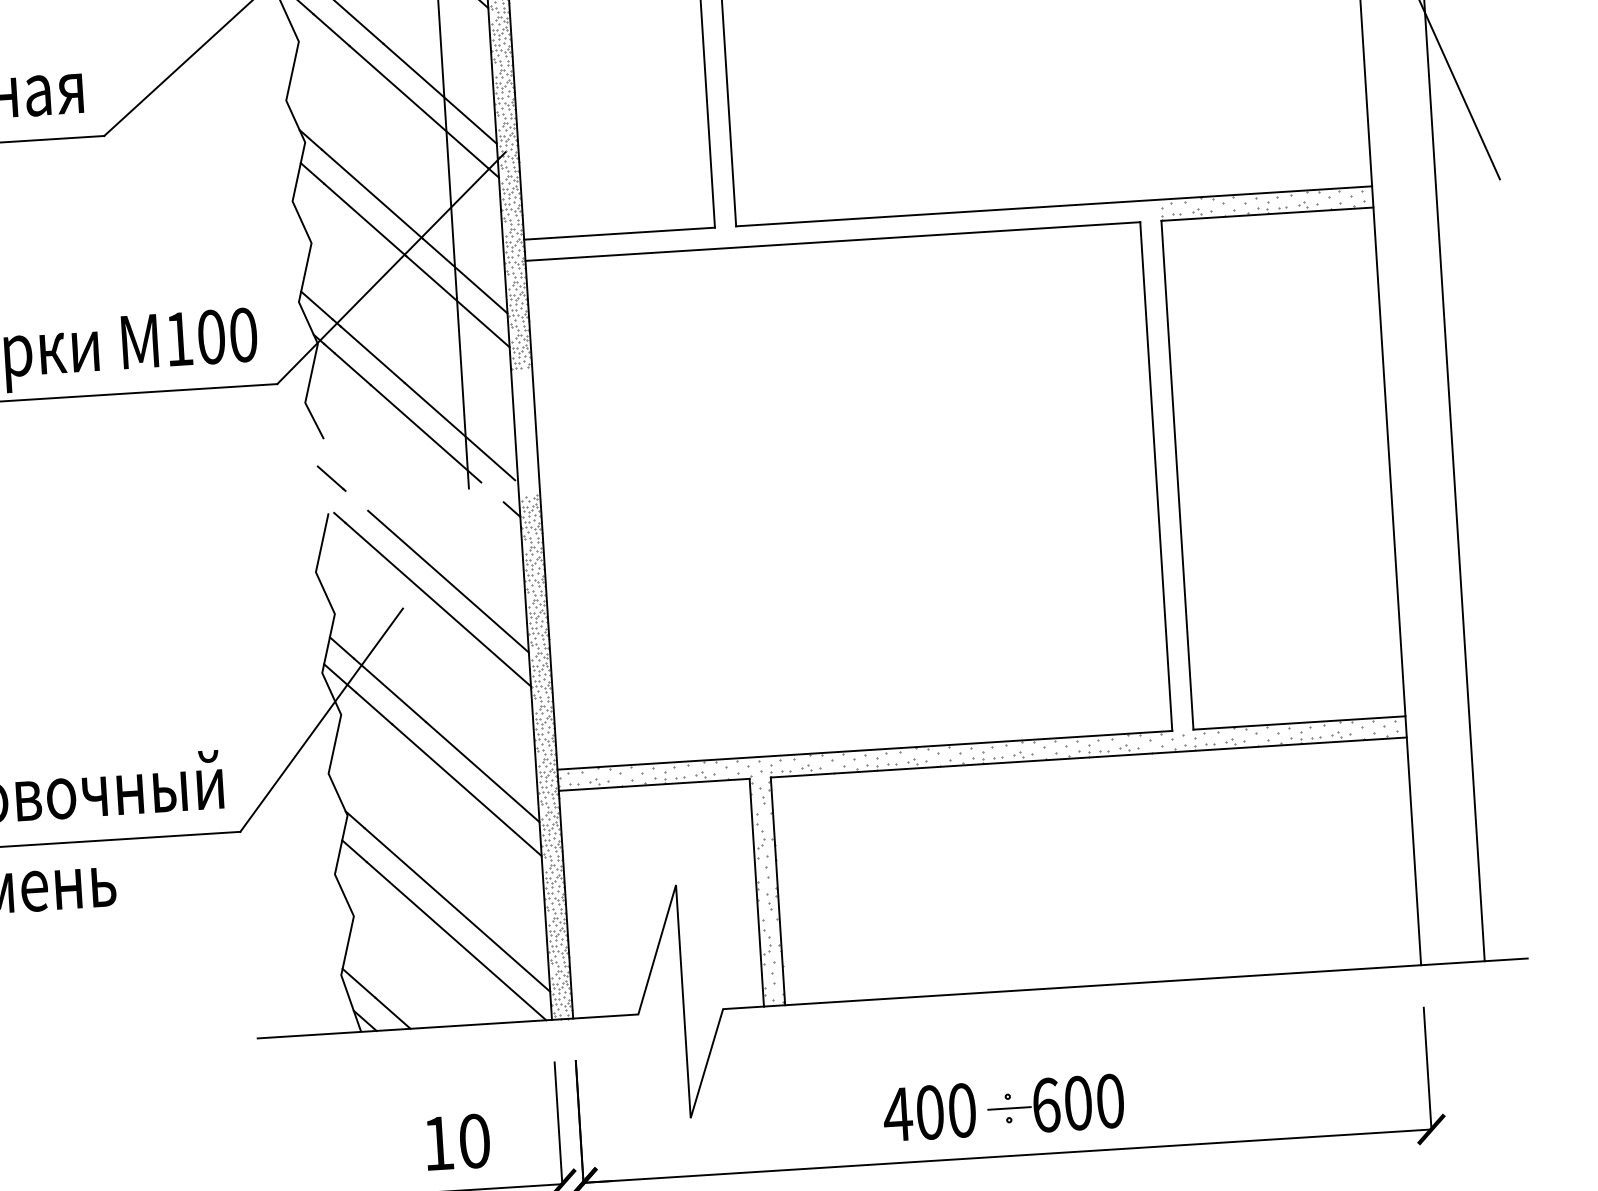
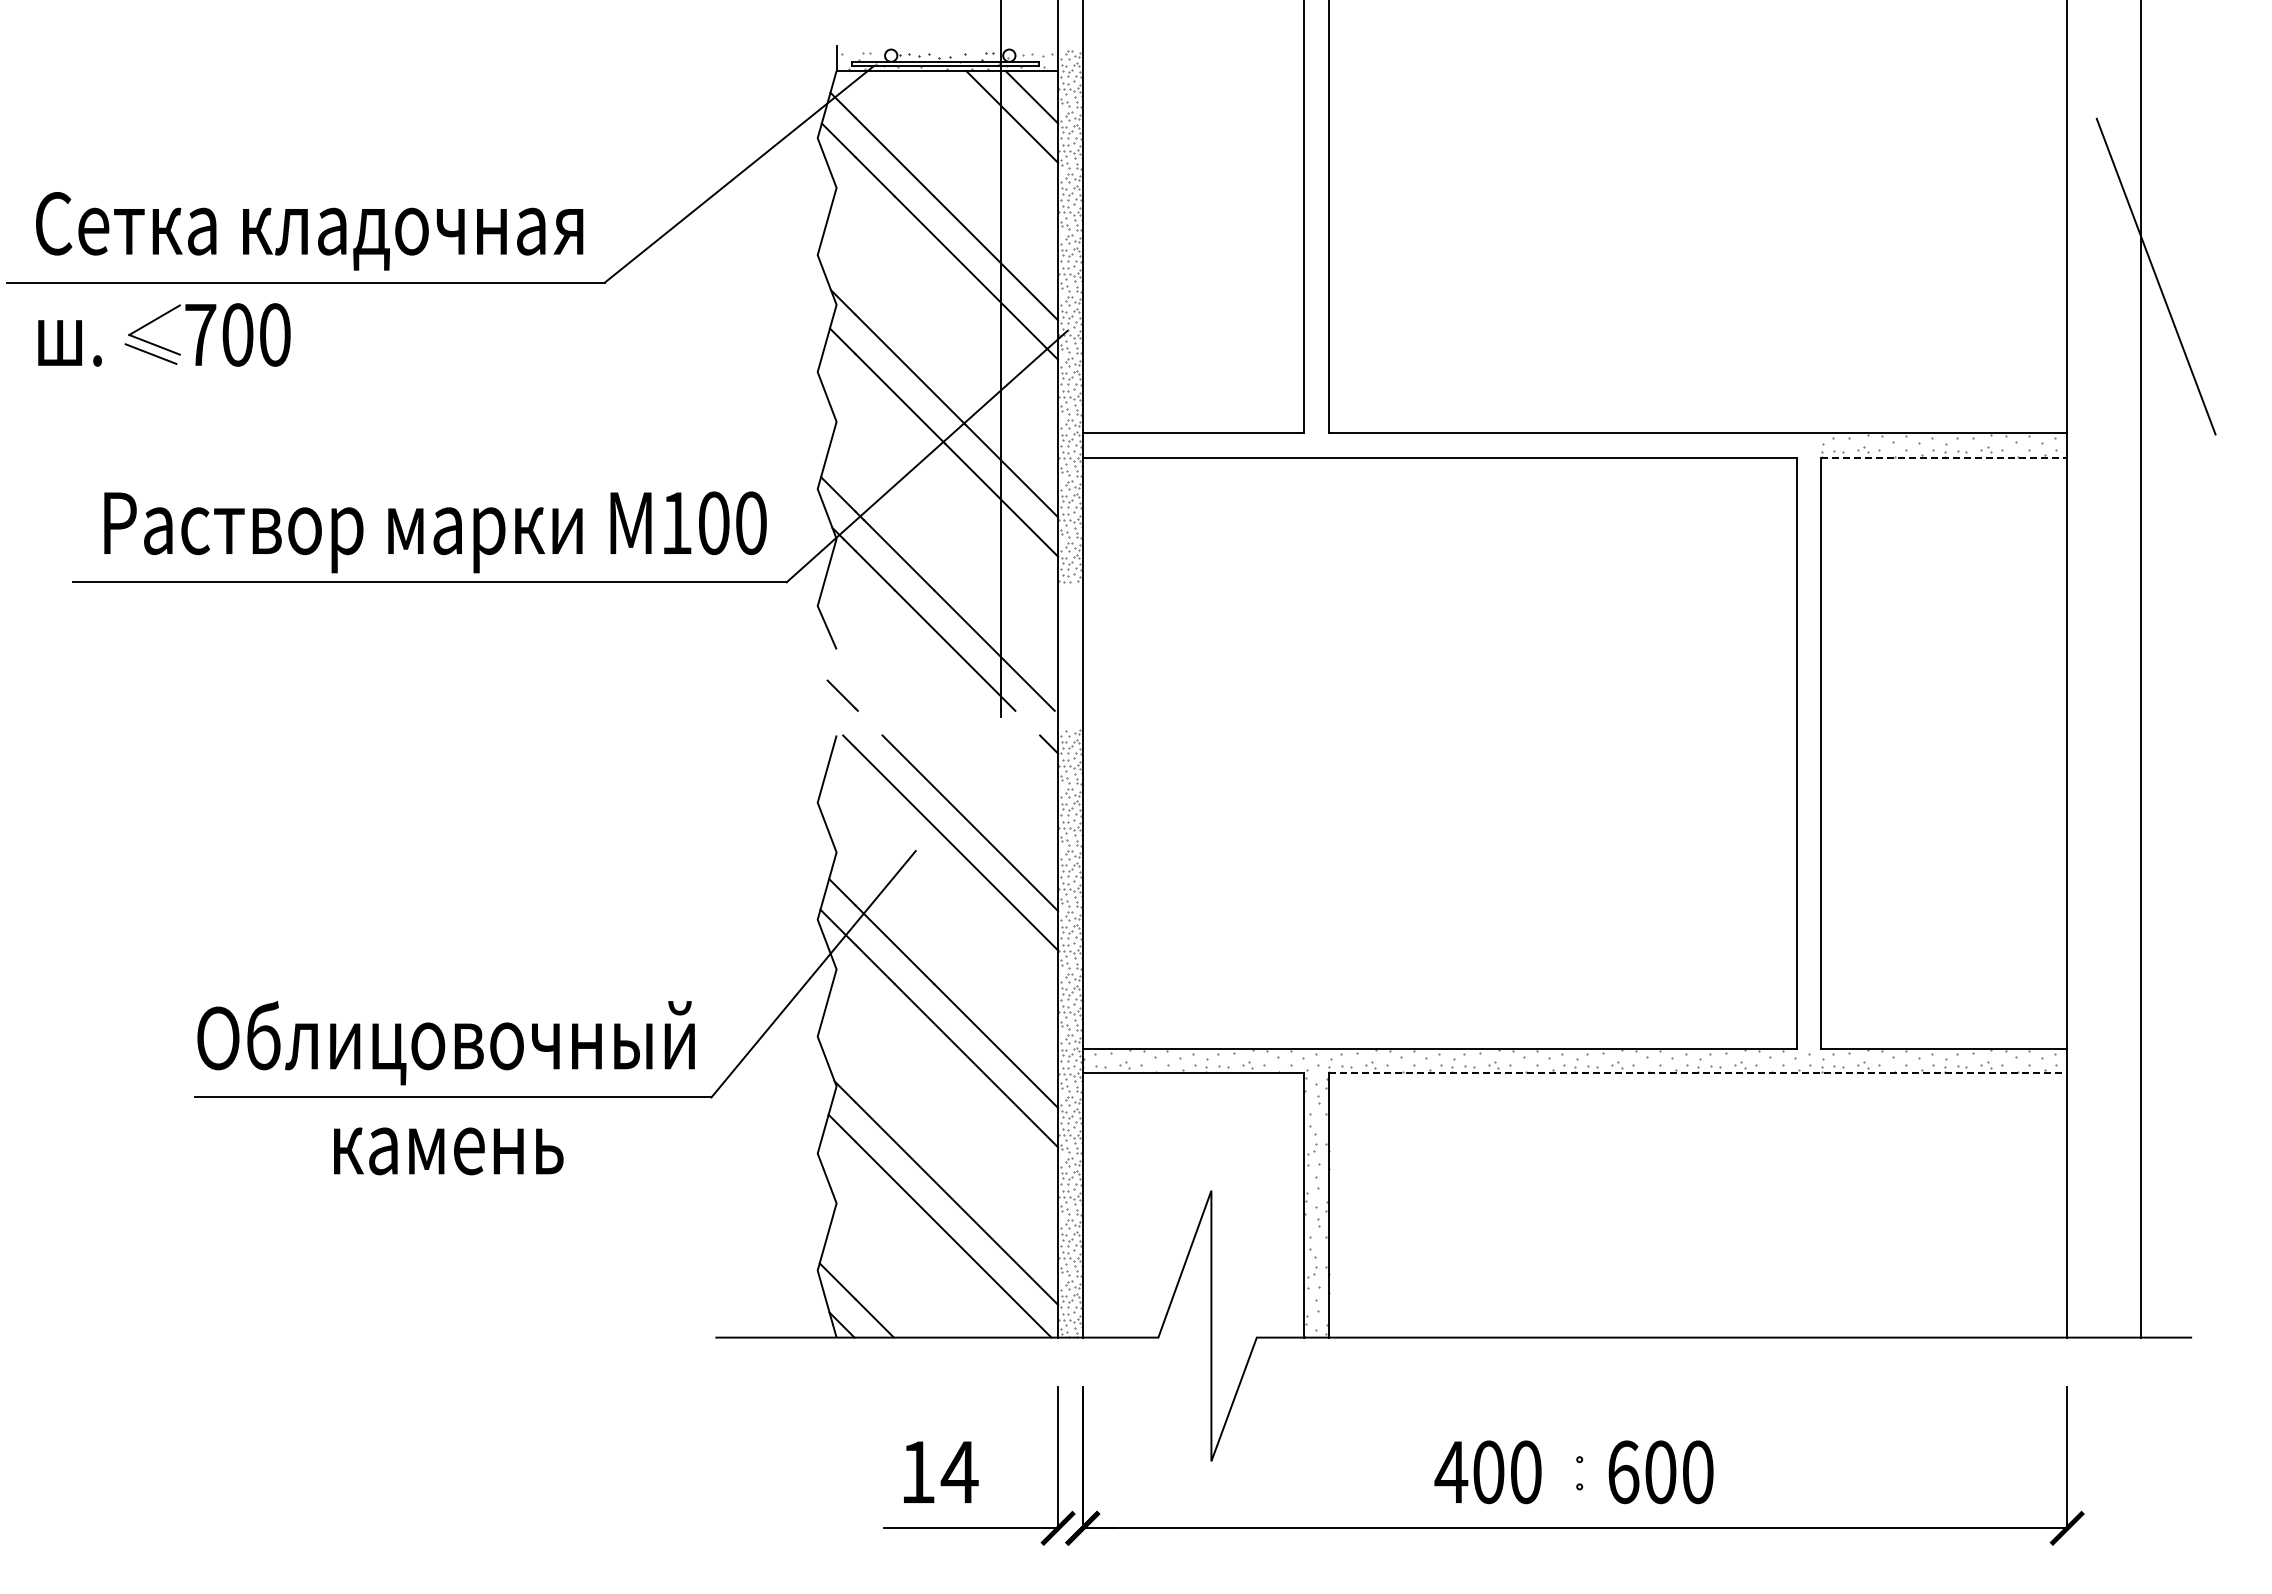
line: (1267, 213) -> (1944, 457), solid -> dashed
line: (1089, 757) -> (1698, 1073), solid -> dashed
line: (1009, 1108) -> (1580, 1473), removed
text: (474, 1141) -> (959, 1472), 10 -> 14

